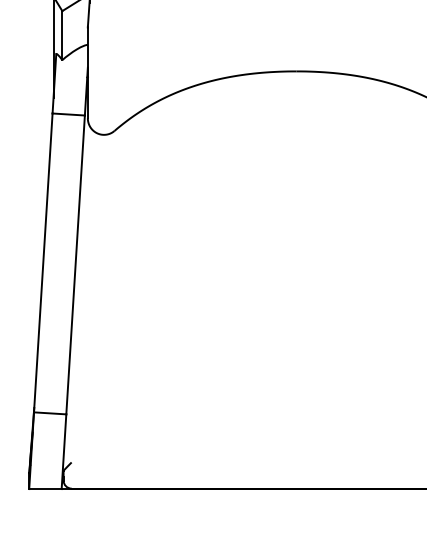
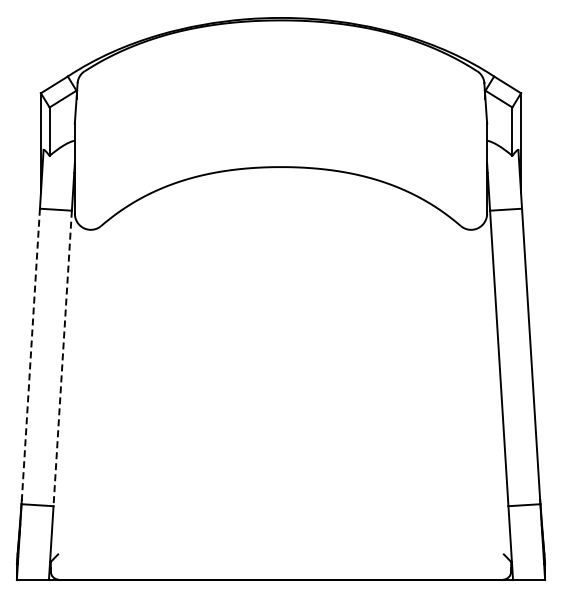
line: (43, 262) -> (30, 356), solid -> dashed
line: (75, 264) -> (62, 358), solid -> dashed

